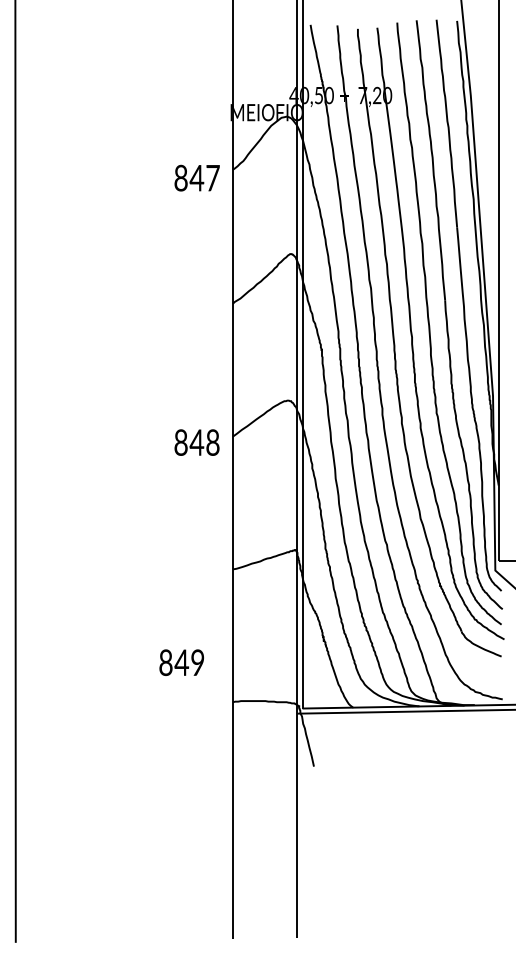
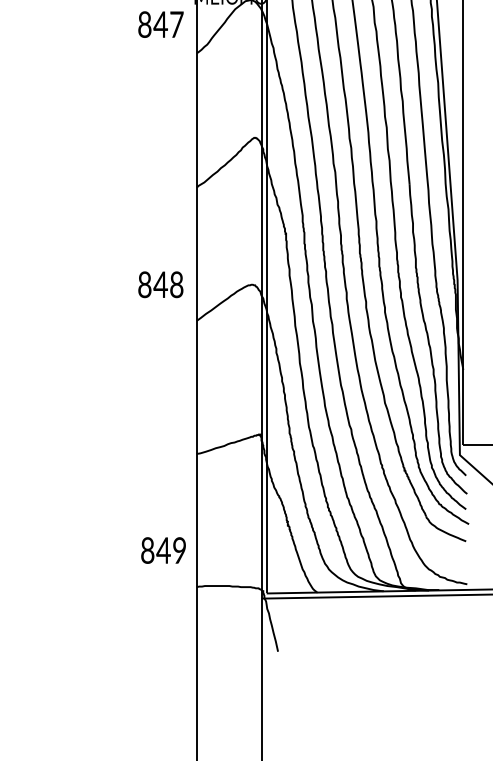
text: (196, 177) -> (160, 23), moved
text: (196, 442) -> (160, 284), moved
text: (181, 662) -> (163, 550), moved

